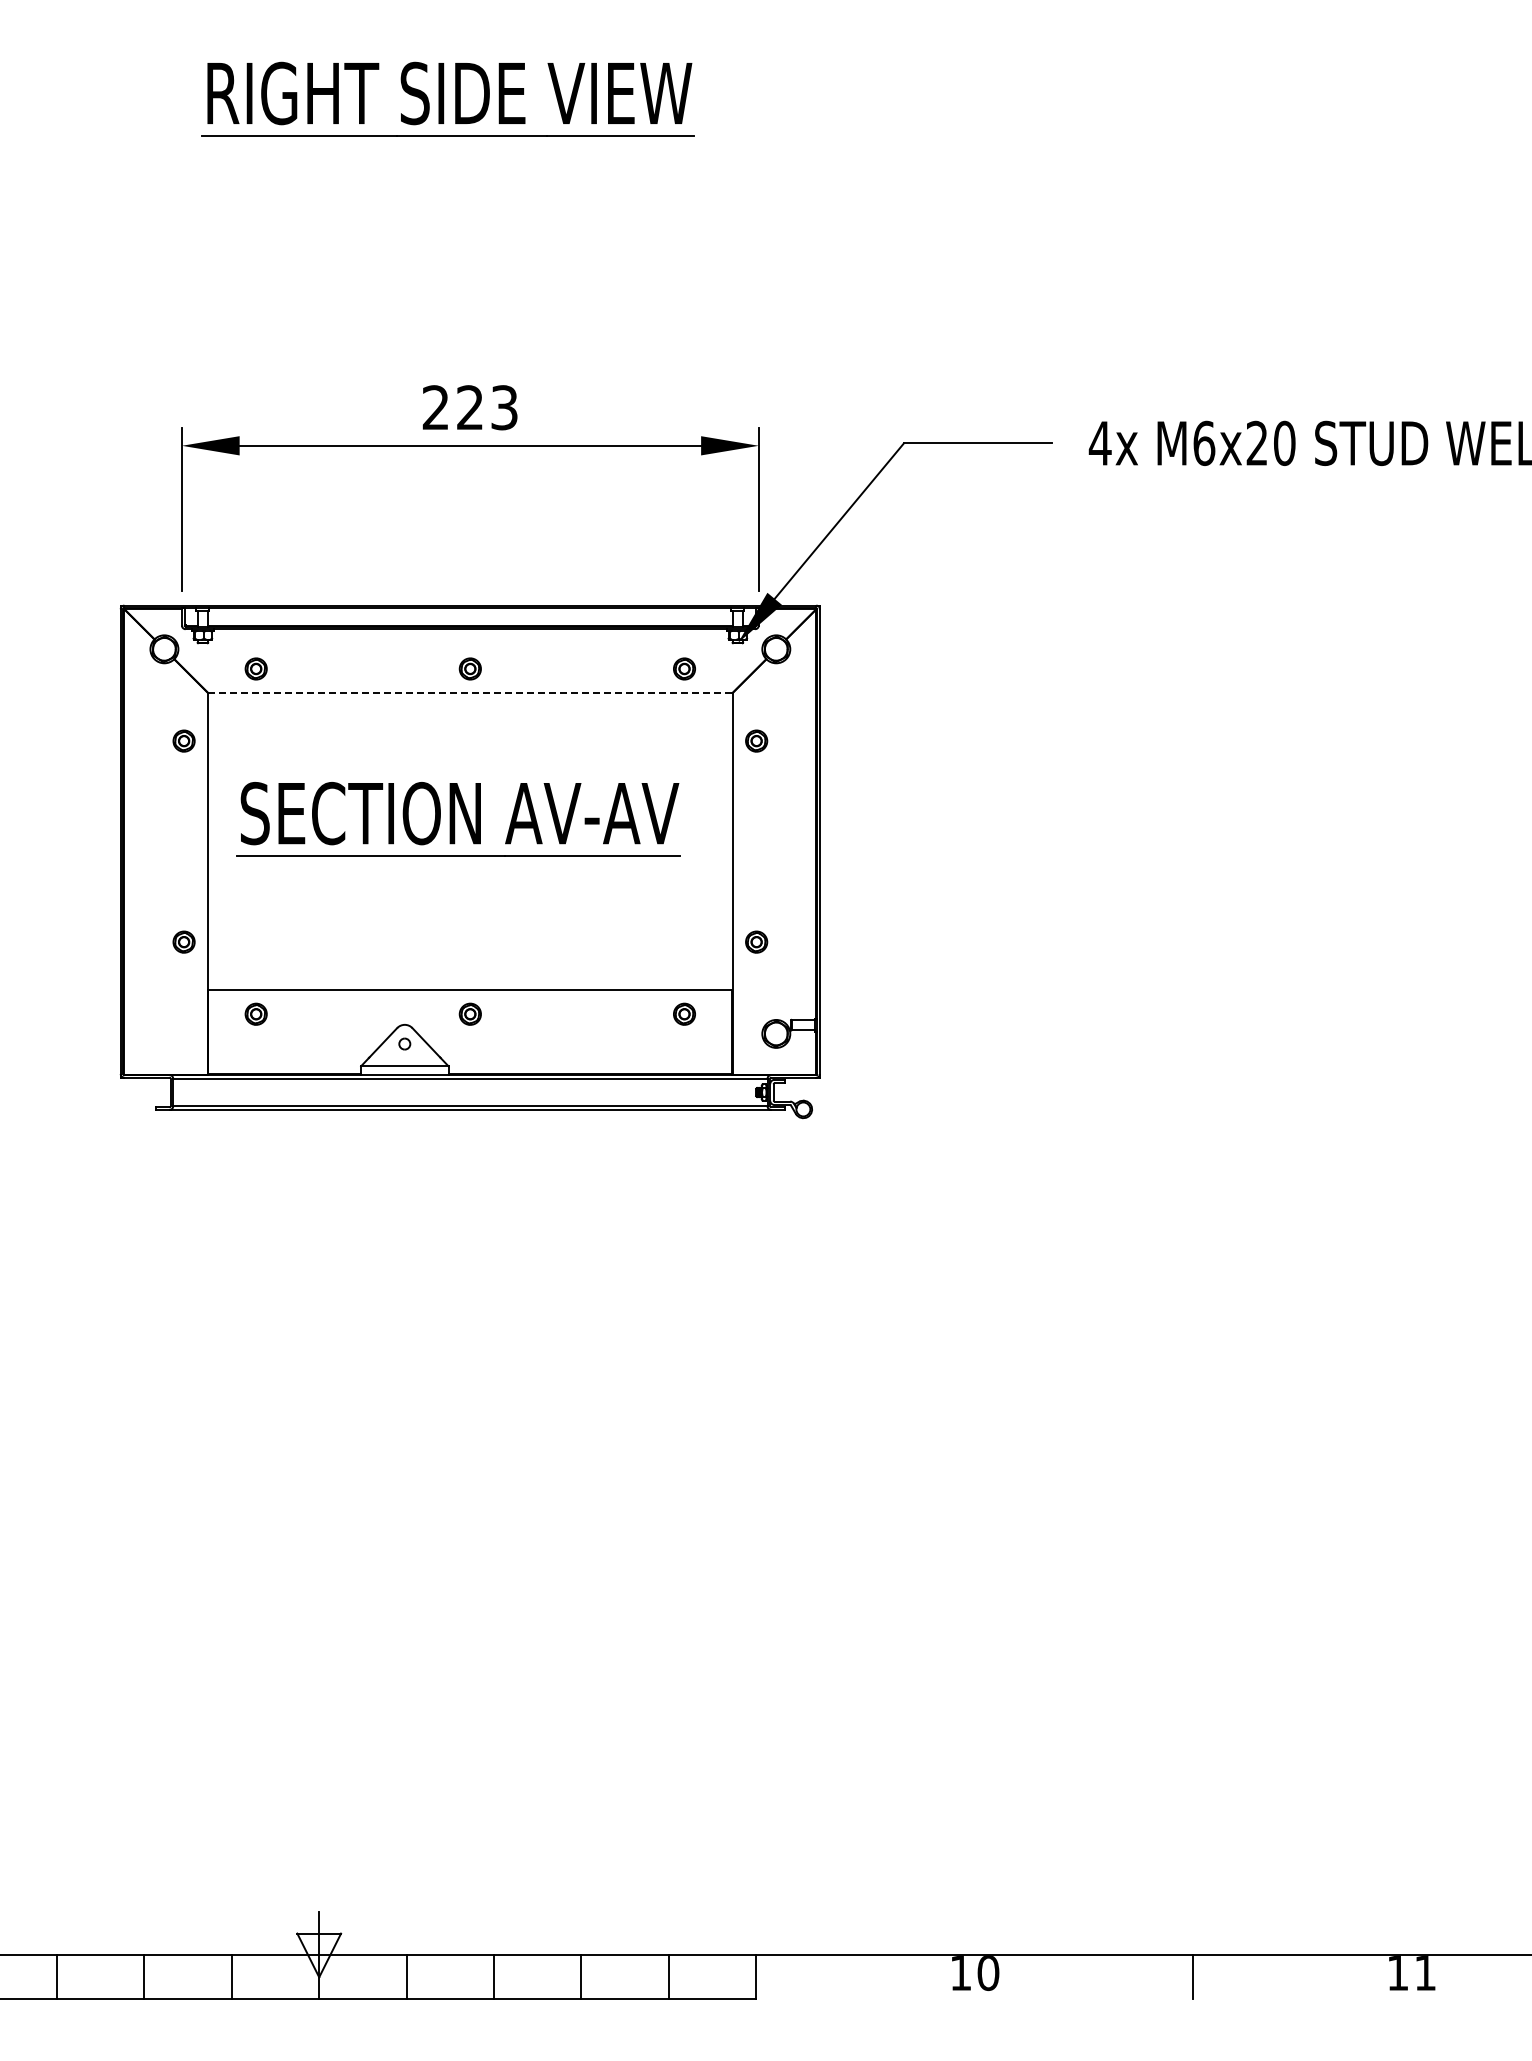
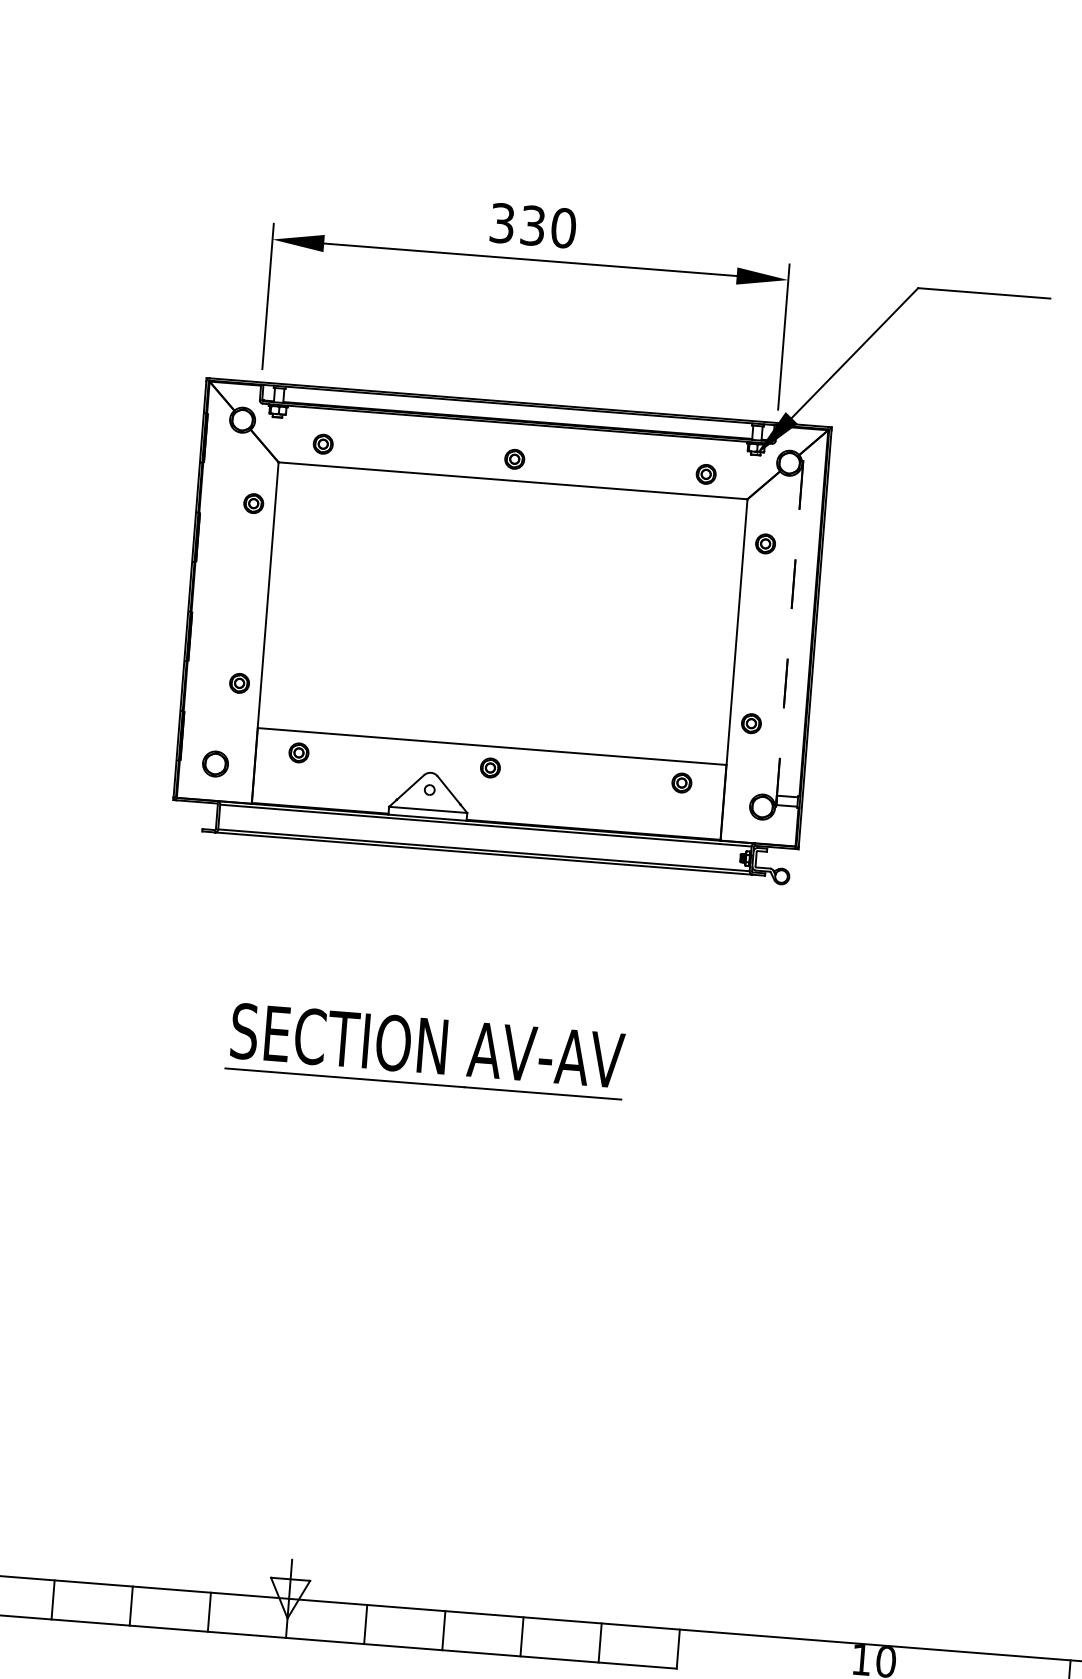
text: (470, 407) -> (533, 225), 223 -> 330
line: (470, 693) -> (513, 481), dashed -> solid
part: (458, 819) -> (426, 1051), moved
hatch: (455, 866) -> (487, 634), added
part: (164, 1033) -> (215, 763), added

